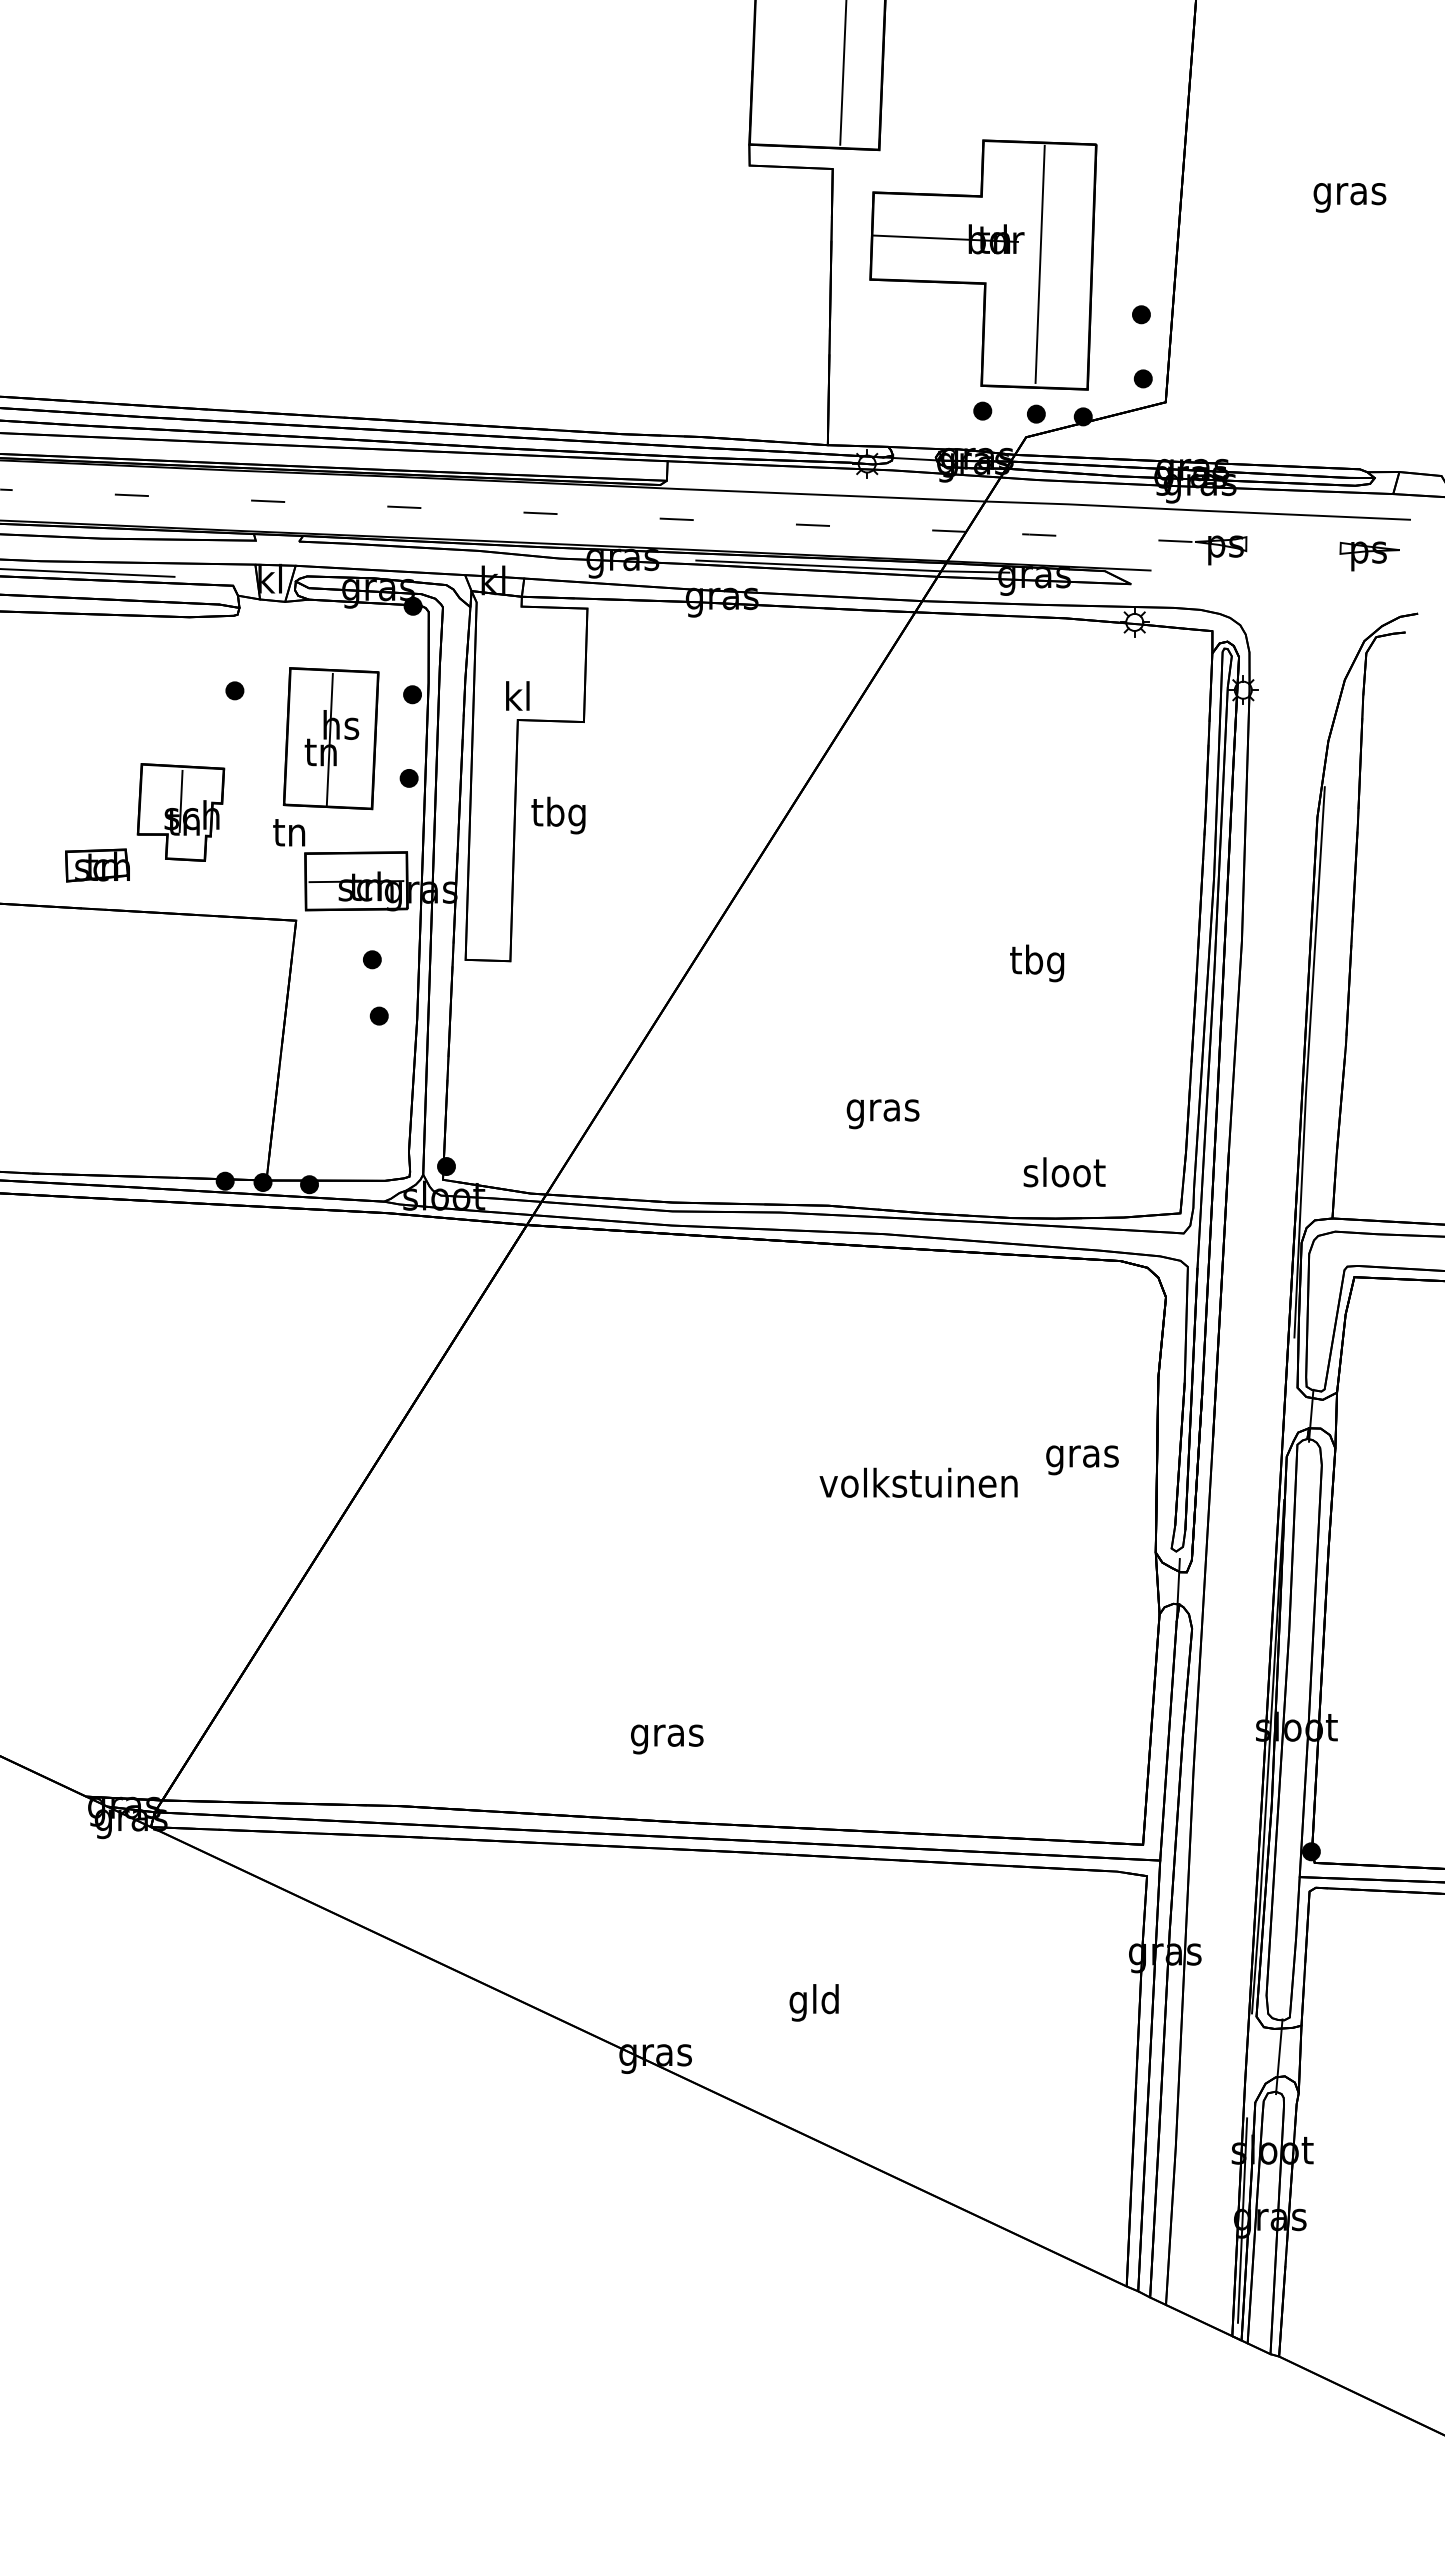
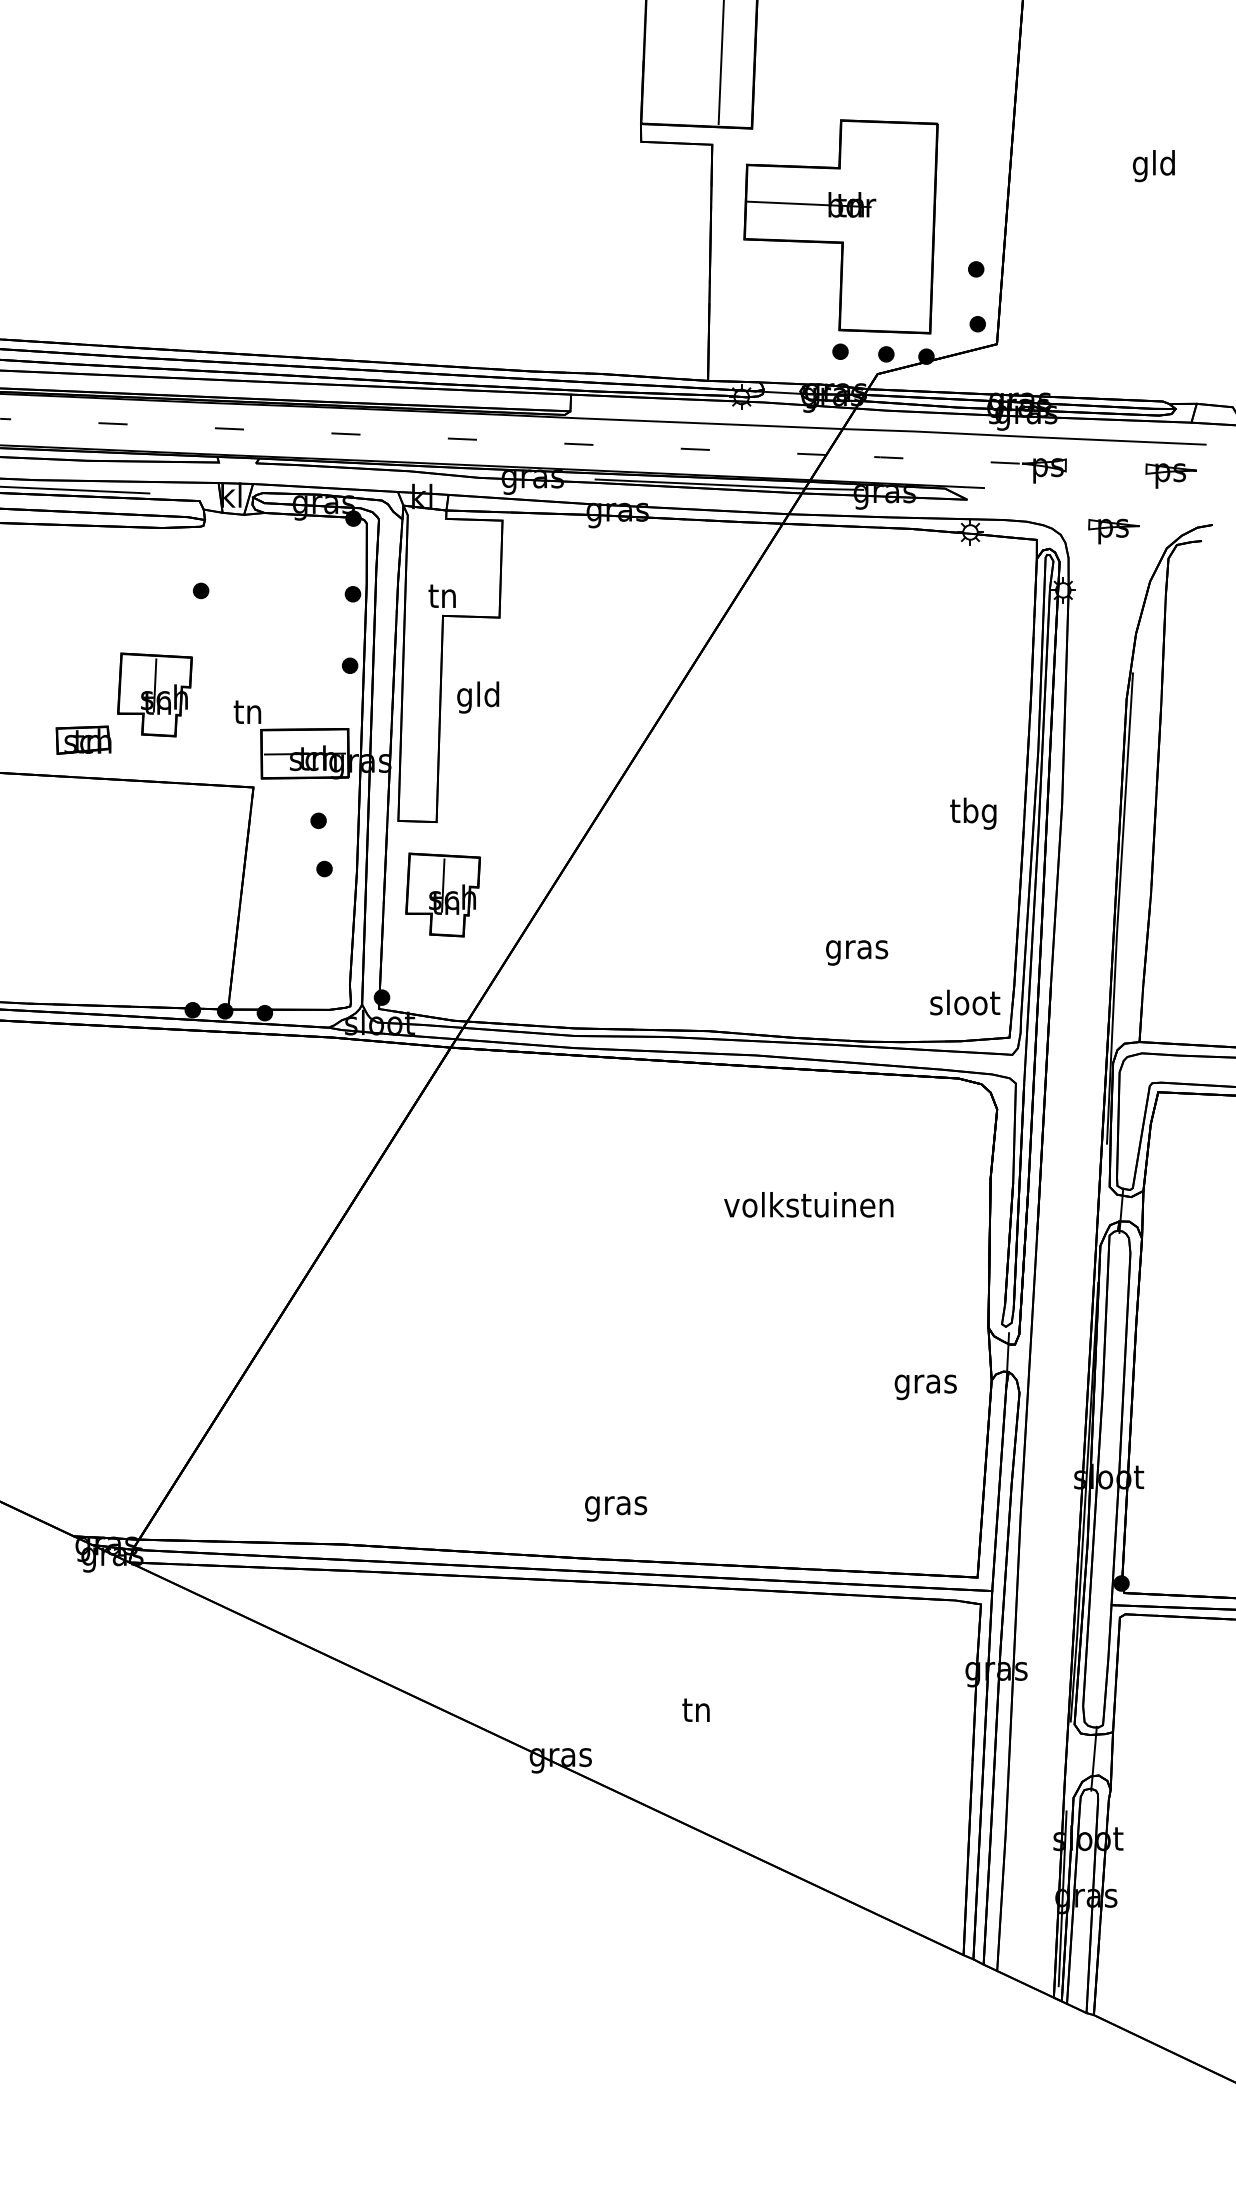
text: (1349, 193) -> (1154, 165), gras -> gld
line: (1039, 263) -> (889, 225), removed
part: (1302, 621) -> (1113, 531), added
text: (516, 695) -> (441, 594), kl -> tn
part: (331, 738) -> (283, 631), removed
text: (558, 815) -> (477, 697), tbg -> gld
text: (1037, 963) -> (973, 813), moved
part: (517, 1046) -> (442, 895), added
text: (882, 1114) -> (856, 953), moved
text: (1064, 1172) -> (965, 1002), moved
text: (1082, 1460) -> (925, 1387), moved
text: (918, 1482) -> (808, 1204), moved
text: (667, 1739) -> (616, 1508), moved
text: (813, 2002) -> (695, 1712), gld -> tn

